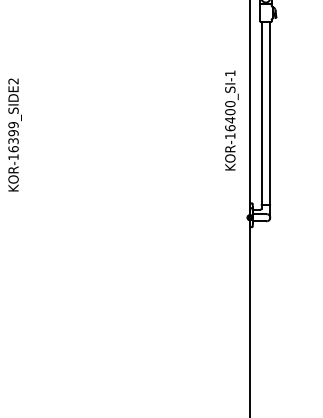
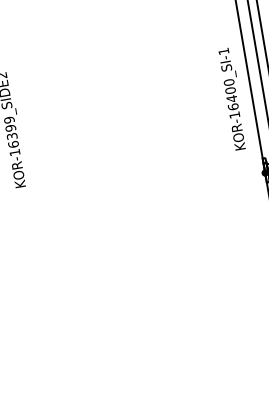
text: (231, 120) -> (233, 98), moved

